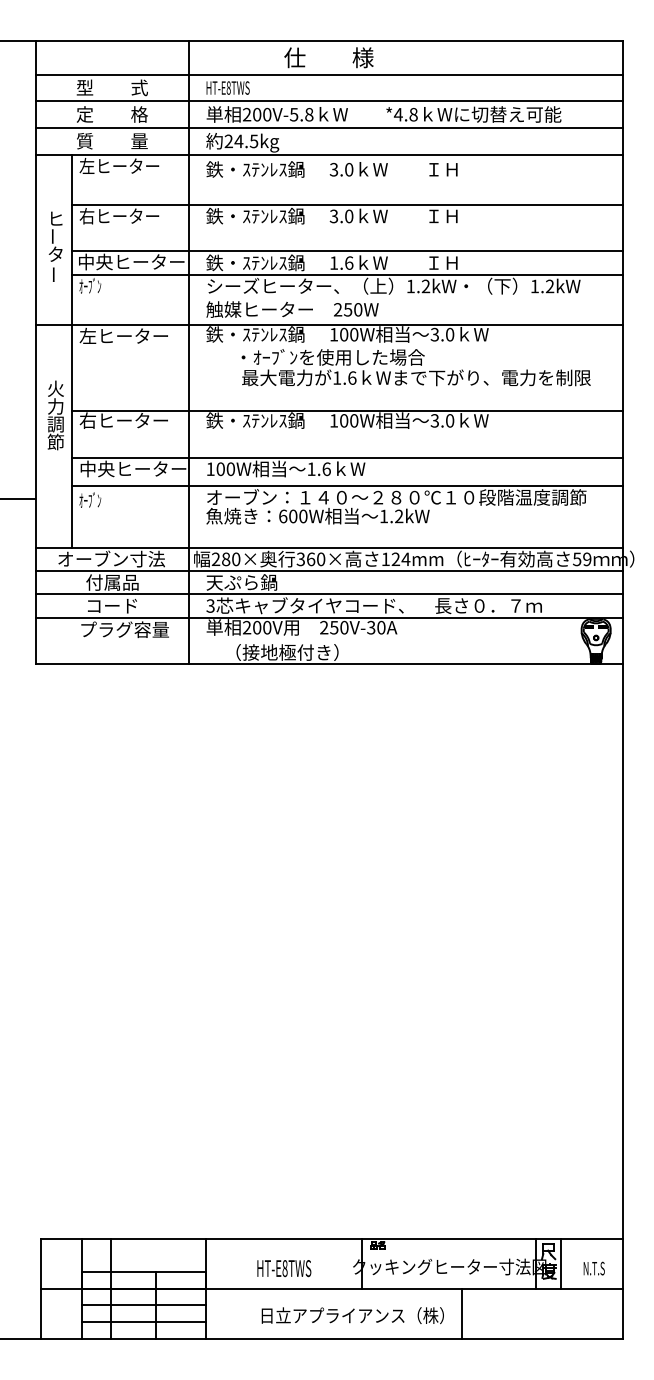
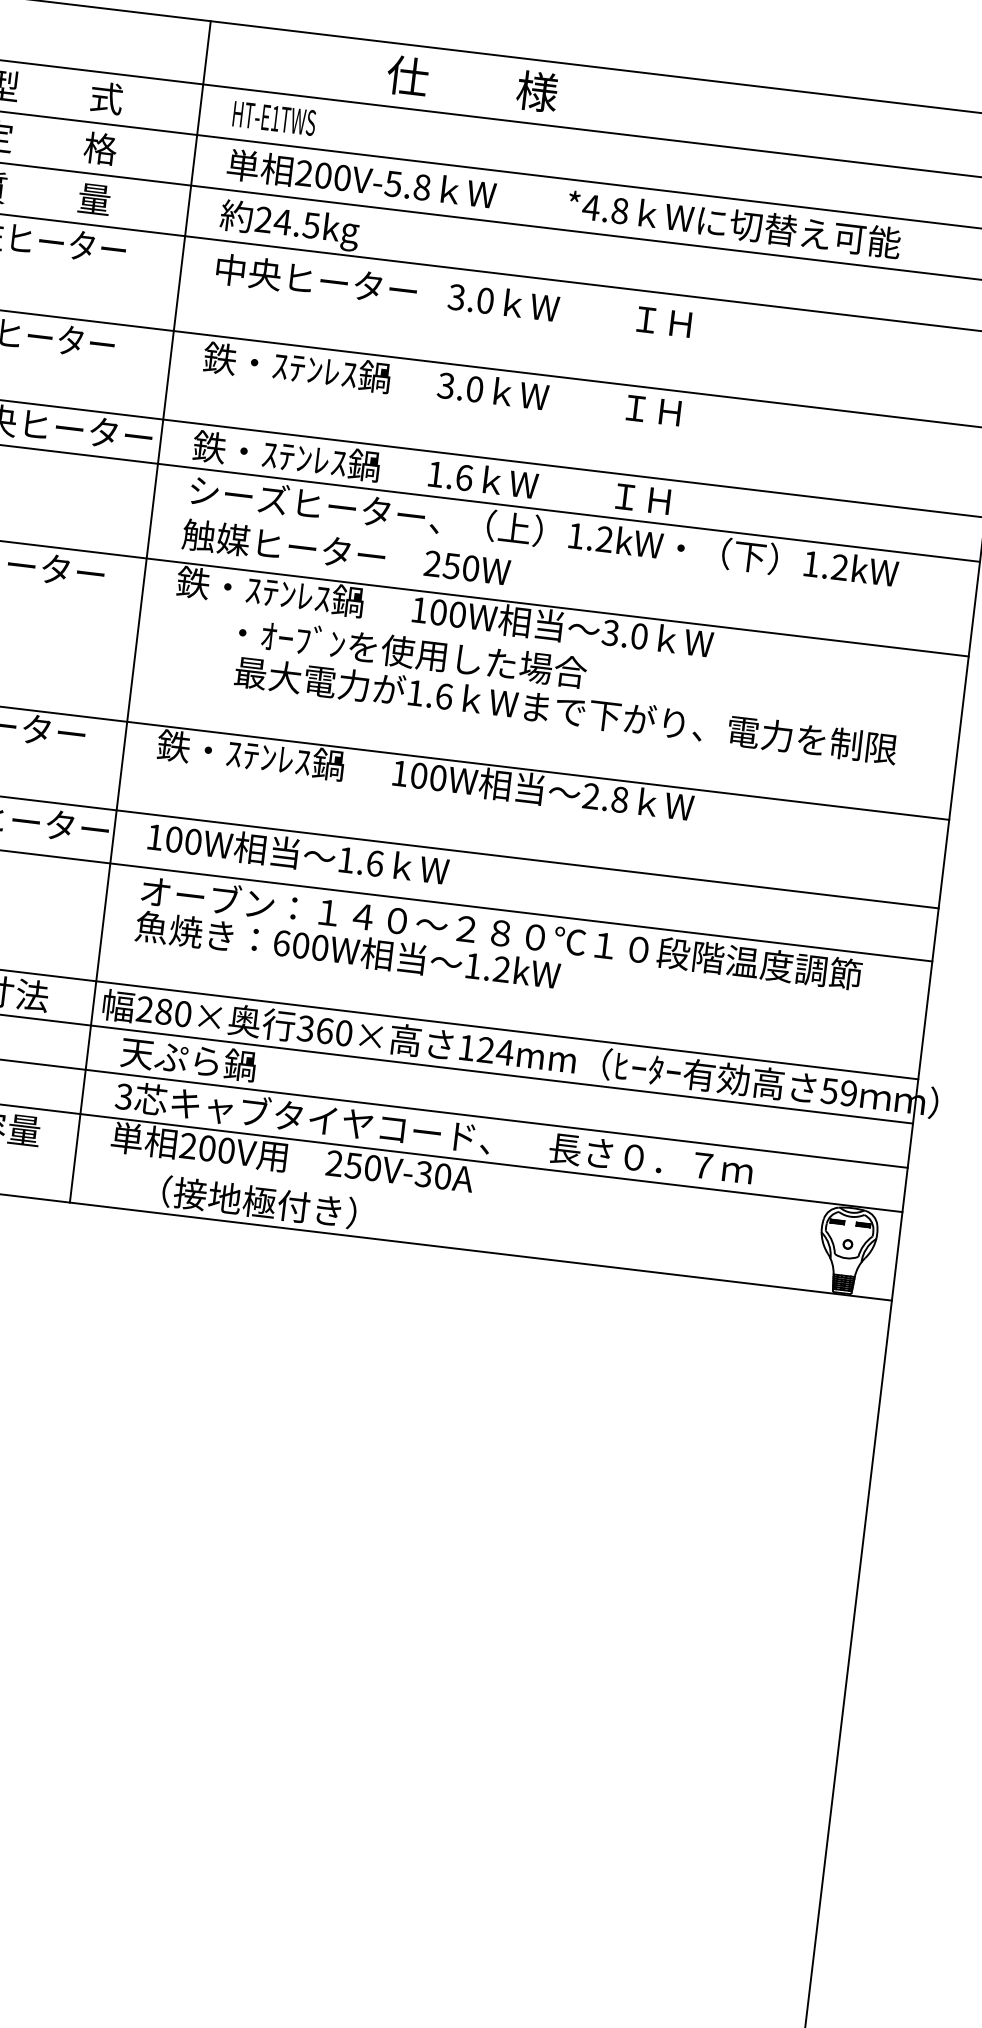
text: (228, 87) -> (275, 117), HT-E8TWS -> HT-E1TWS
text: (259, 169) -> (315, 280), 鉄・ｽﾃﾝﾚｽ鍋 -> 中央ヒーター
text: (442, 420) -> (605, 797), 3.0 -> 2.8

